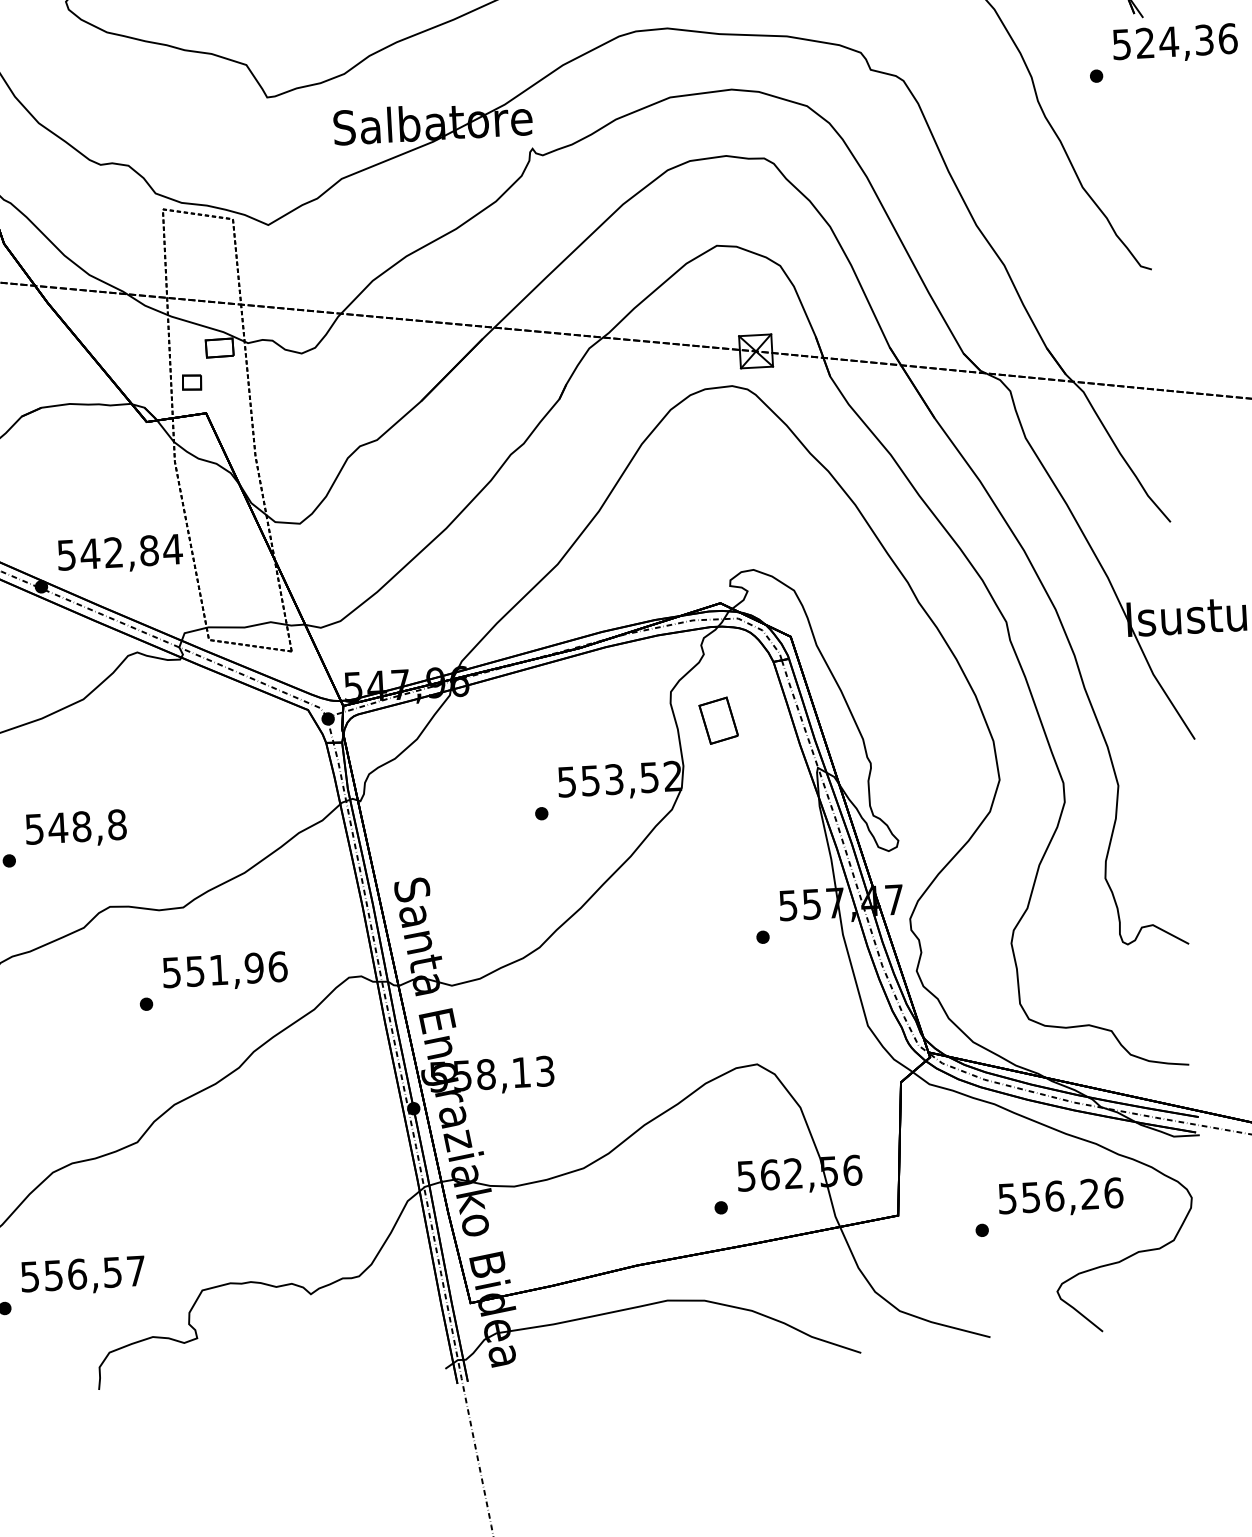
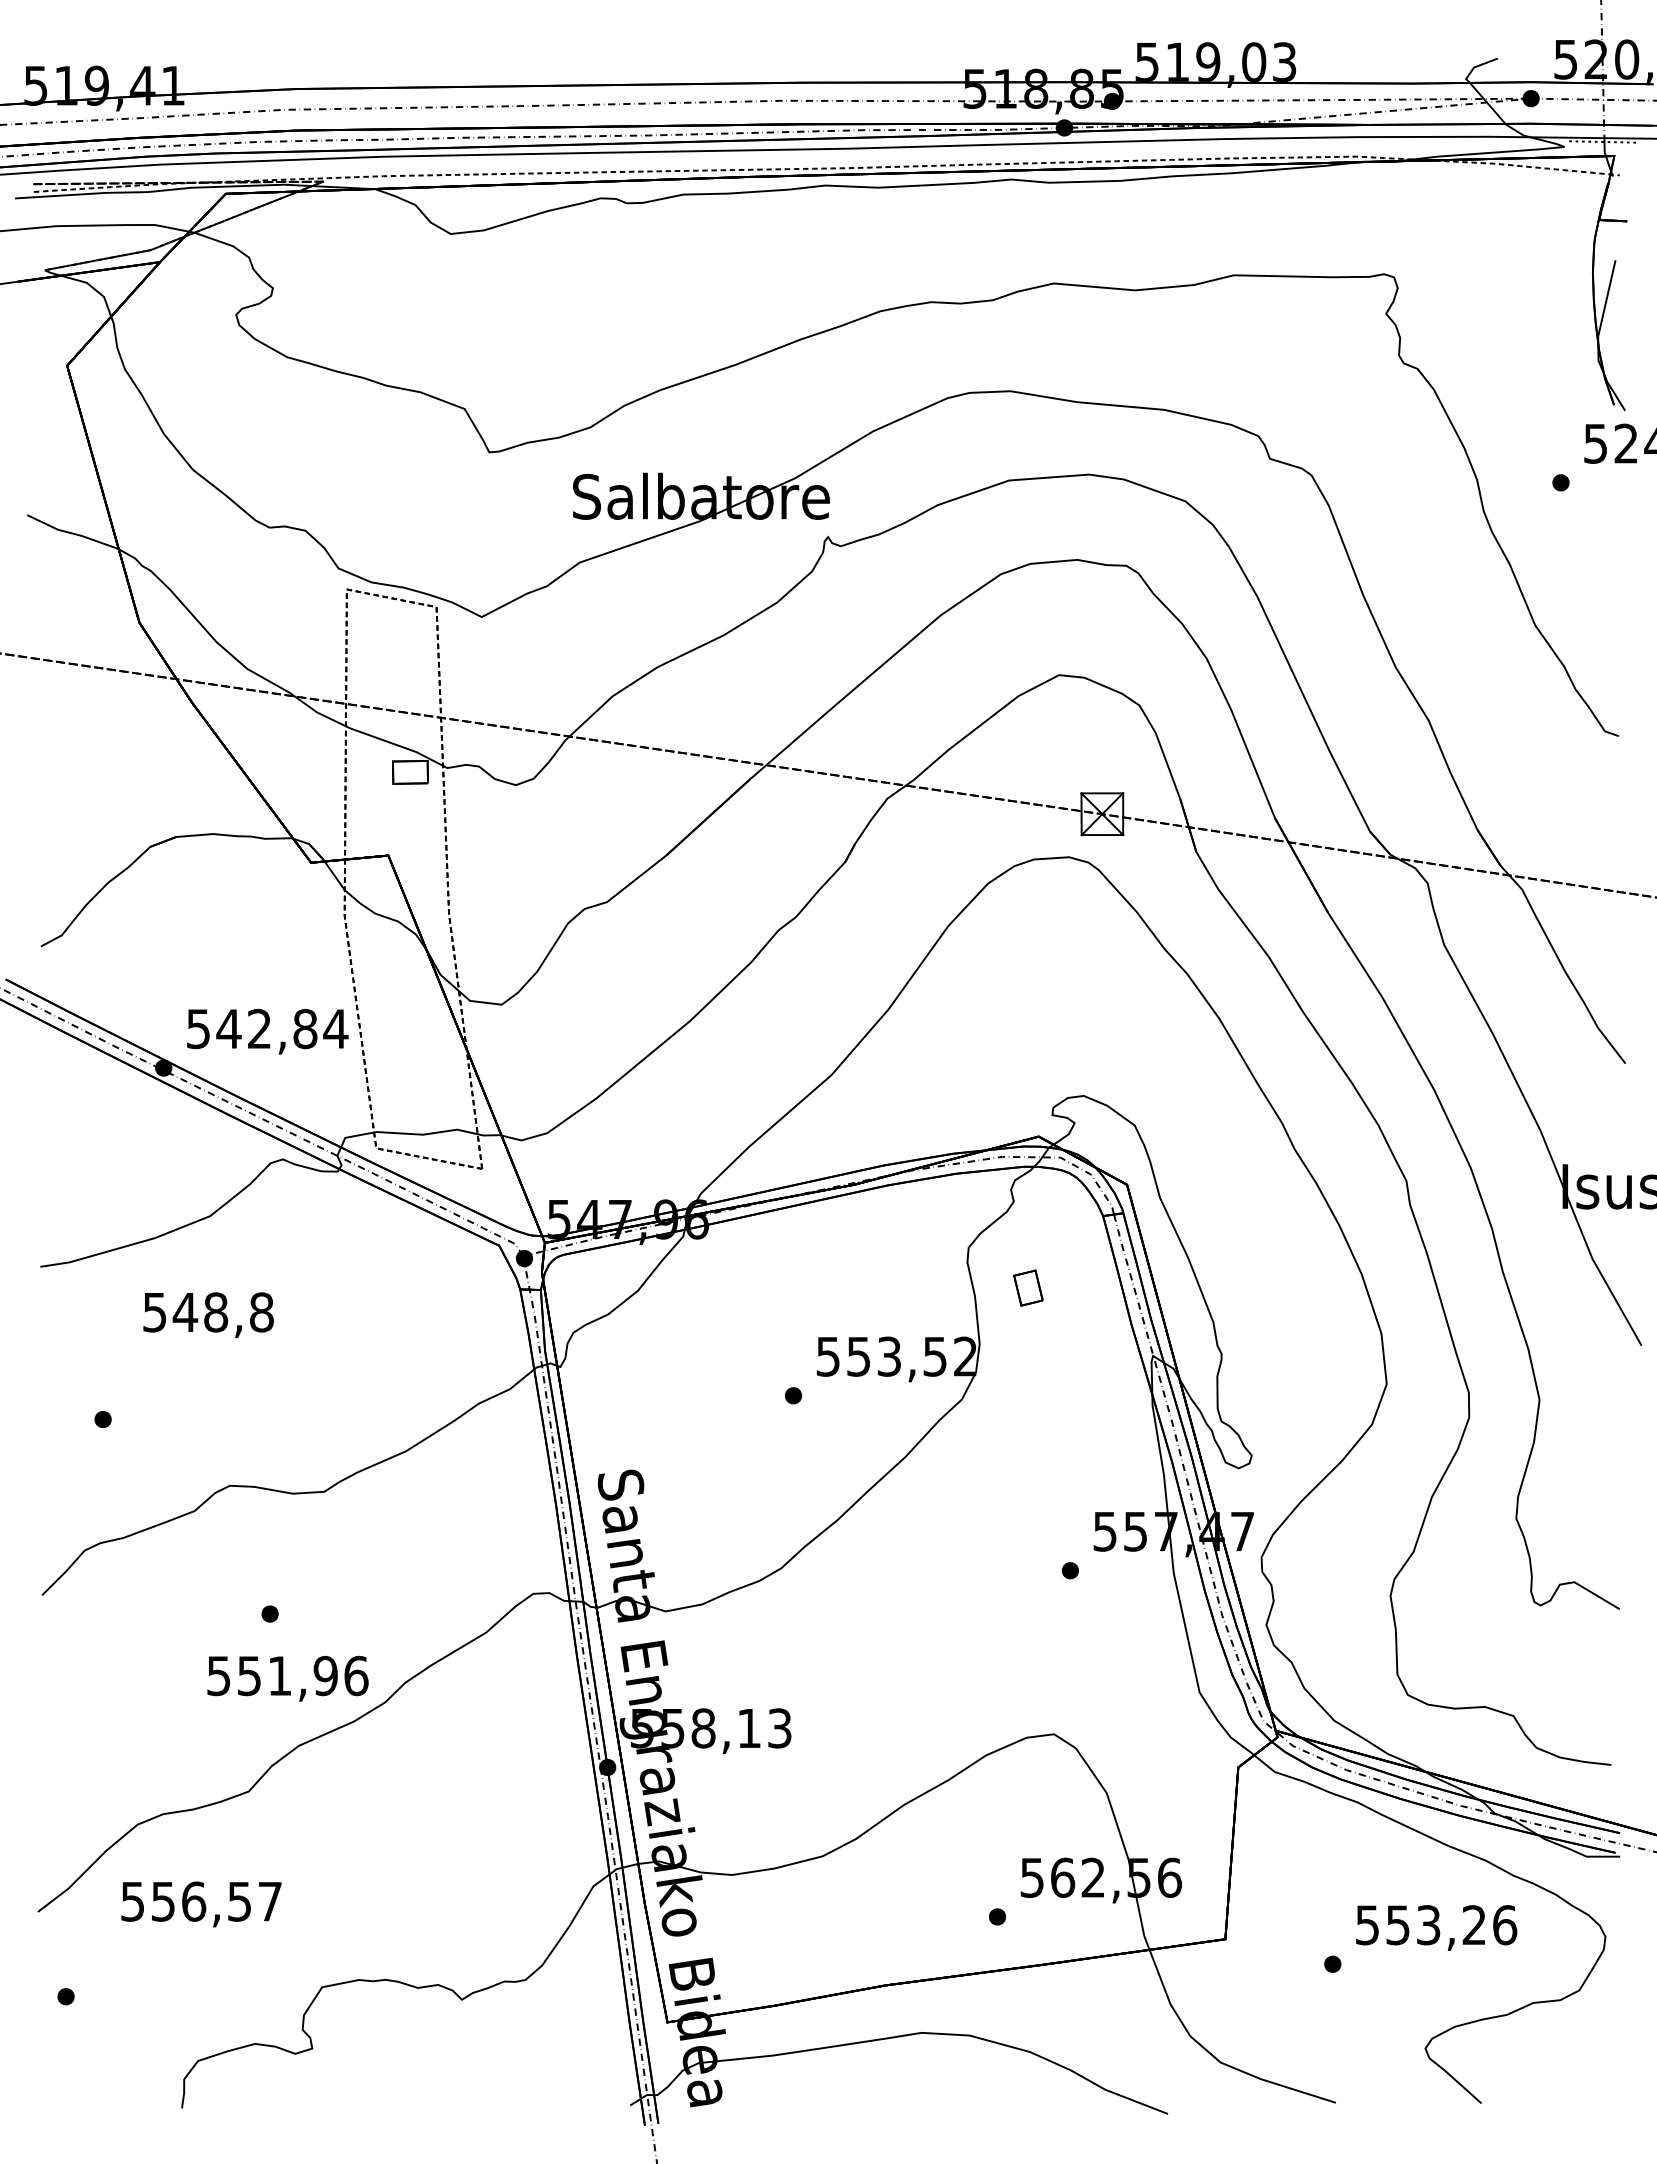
part: (192, 382) -> (372, 814), removed
part: (718, 720) -> (1028, 1287), size x0.6
text: (76, 828) -> (208, 1314), moved
text: (224, 971) -> (287, 1678), moved
text: (1054, 1196) -> (1428, 1925), 556,26 -> 553,26
text: (83, 1276) -> (201, 1904), moved

